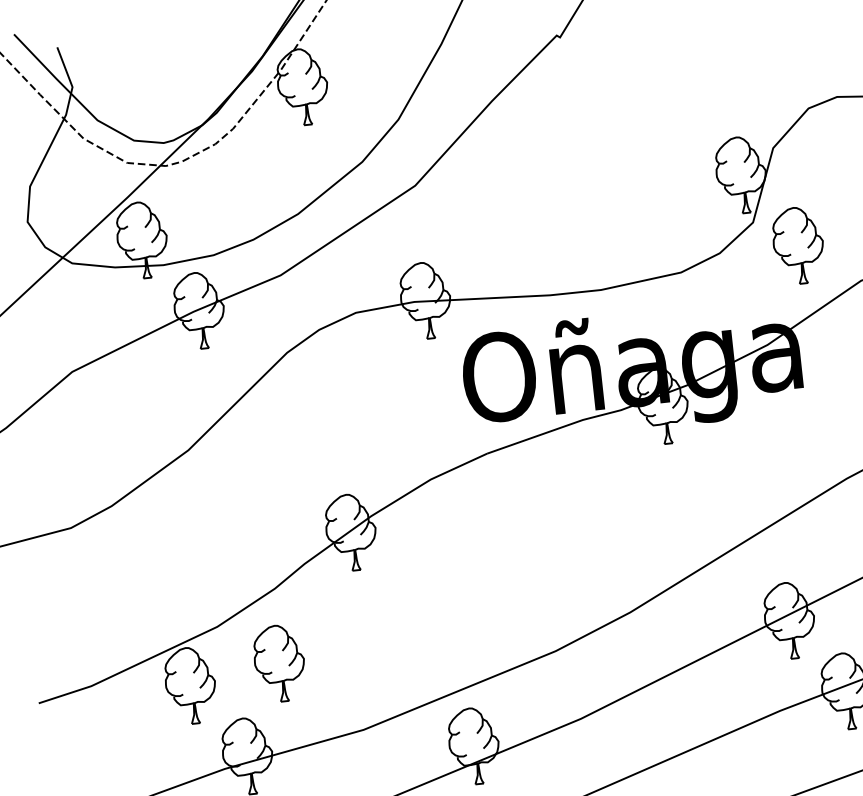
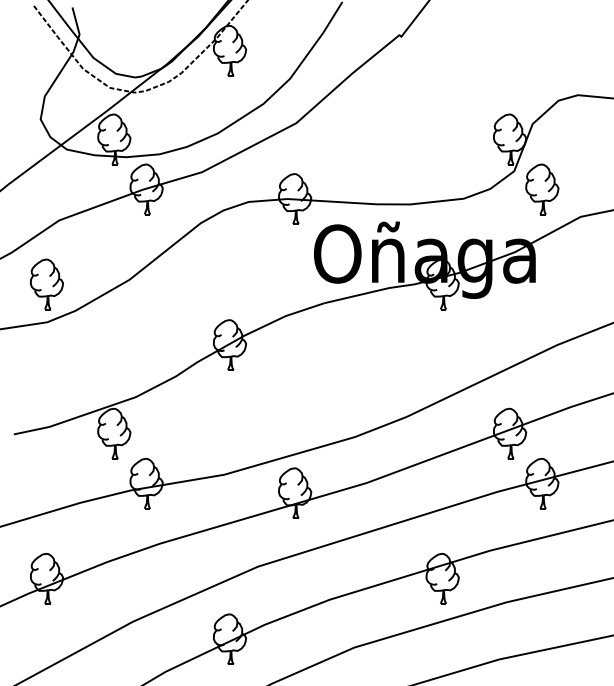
part: (278, 663) -> (46, 284), moved

